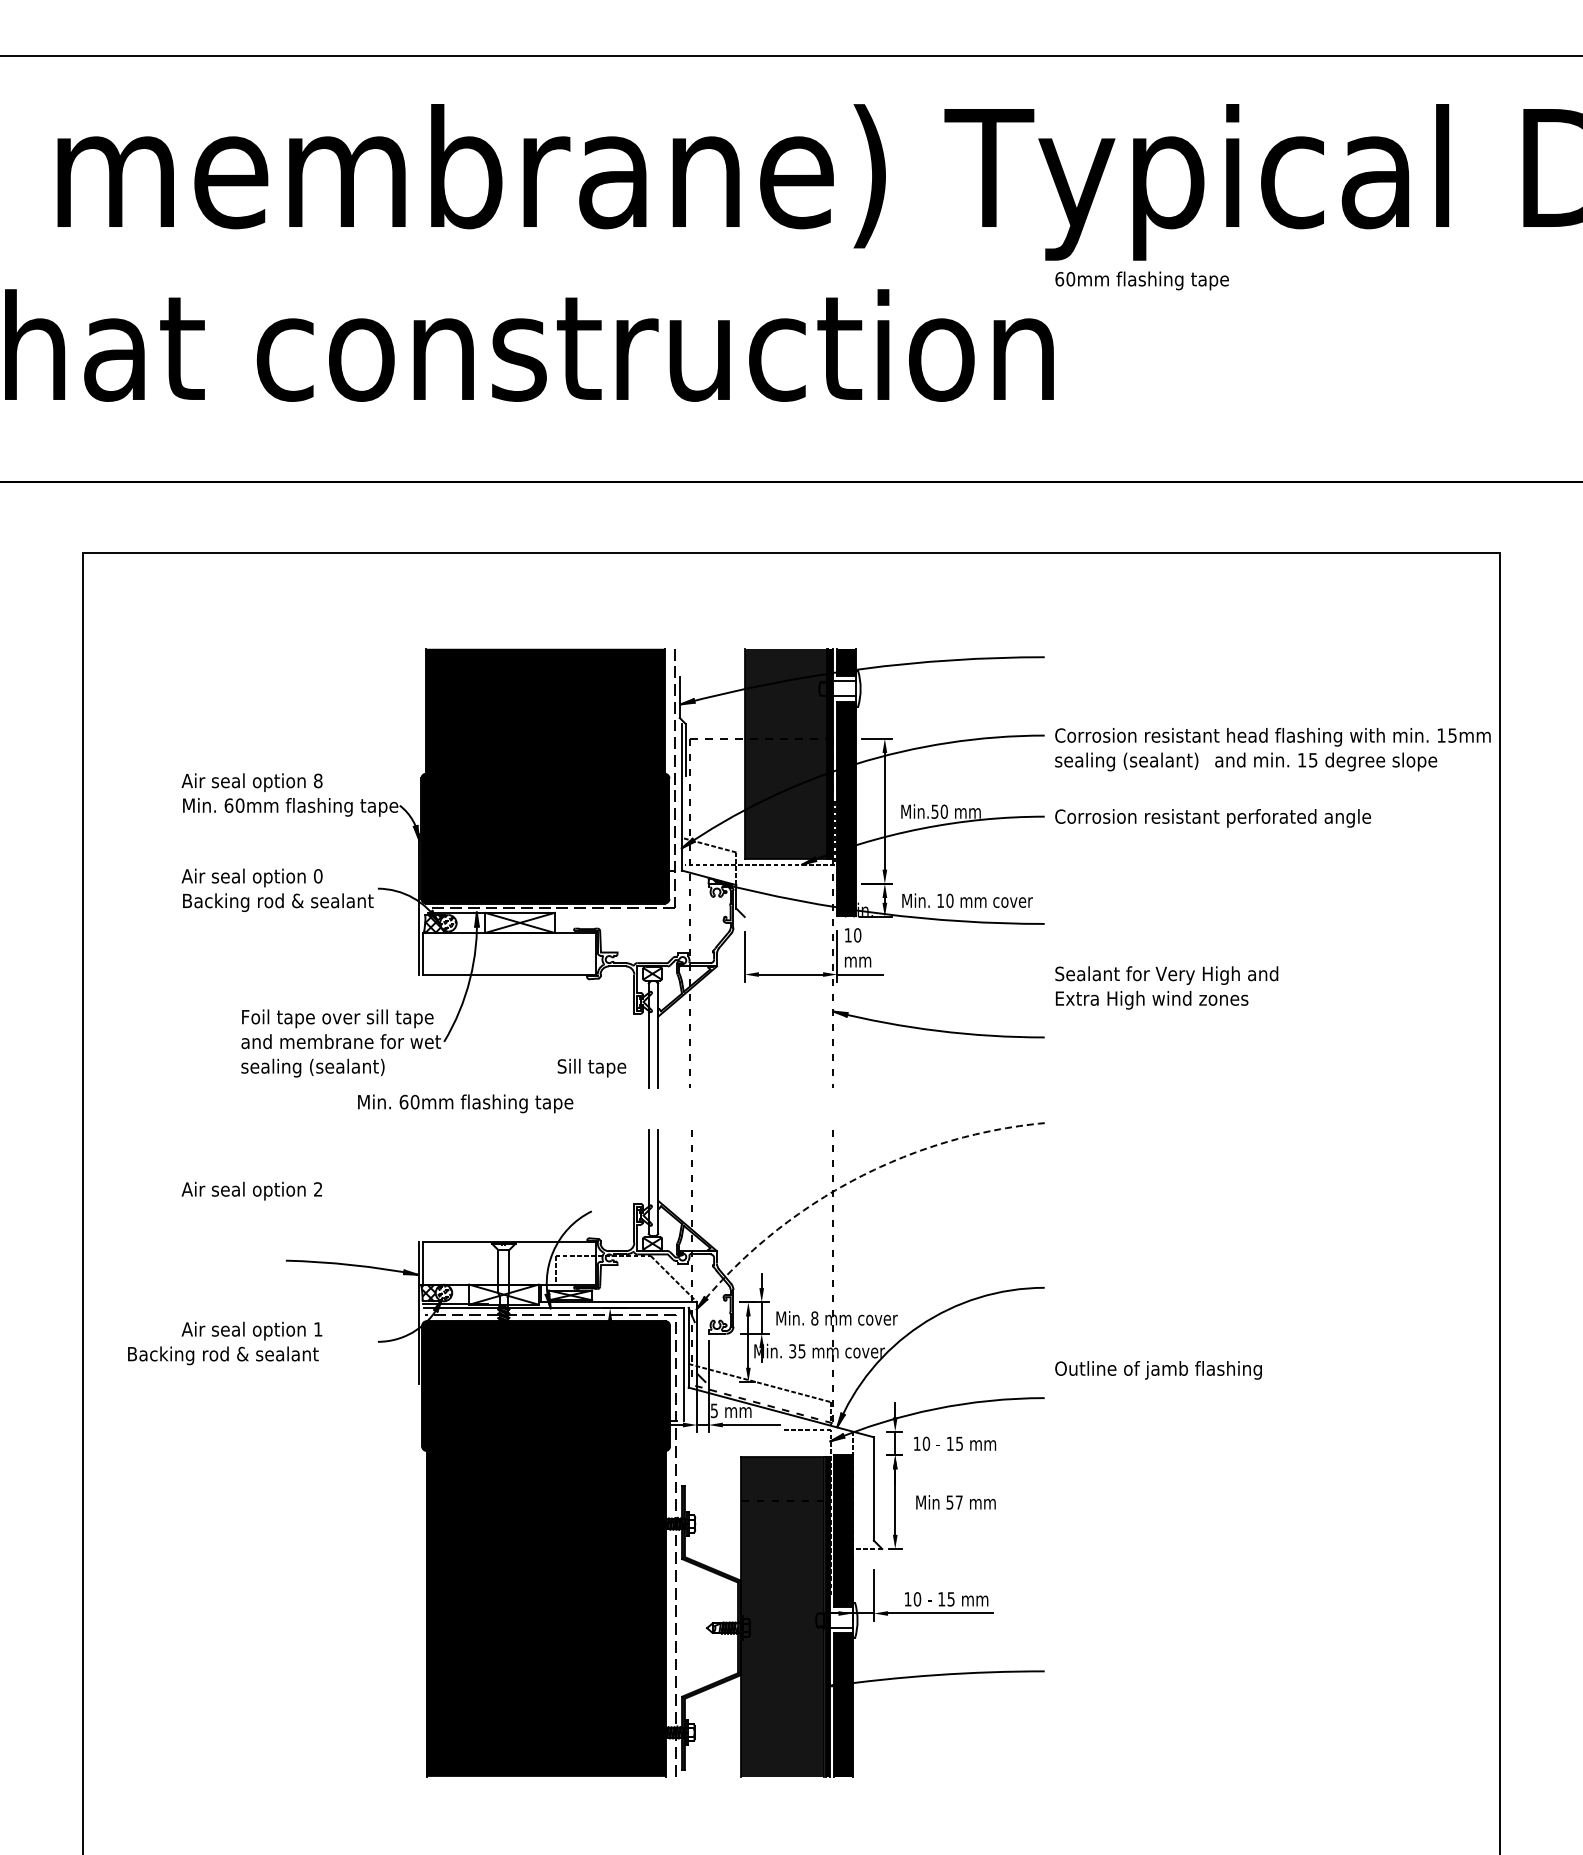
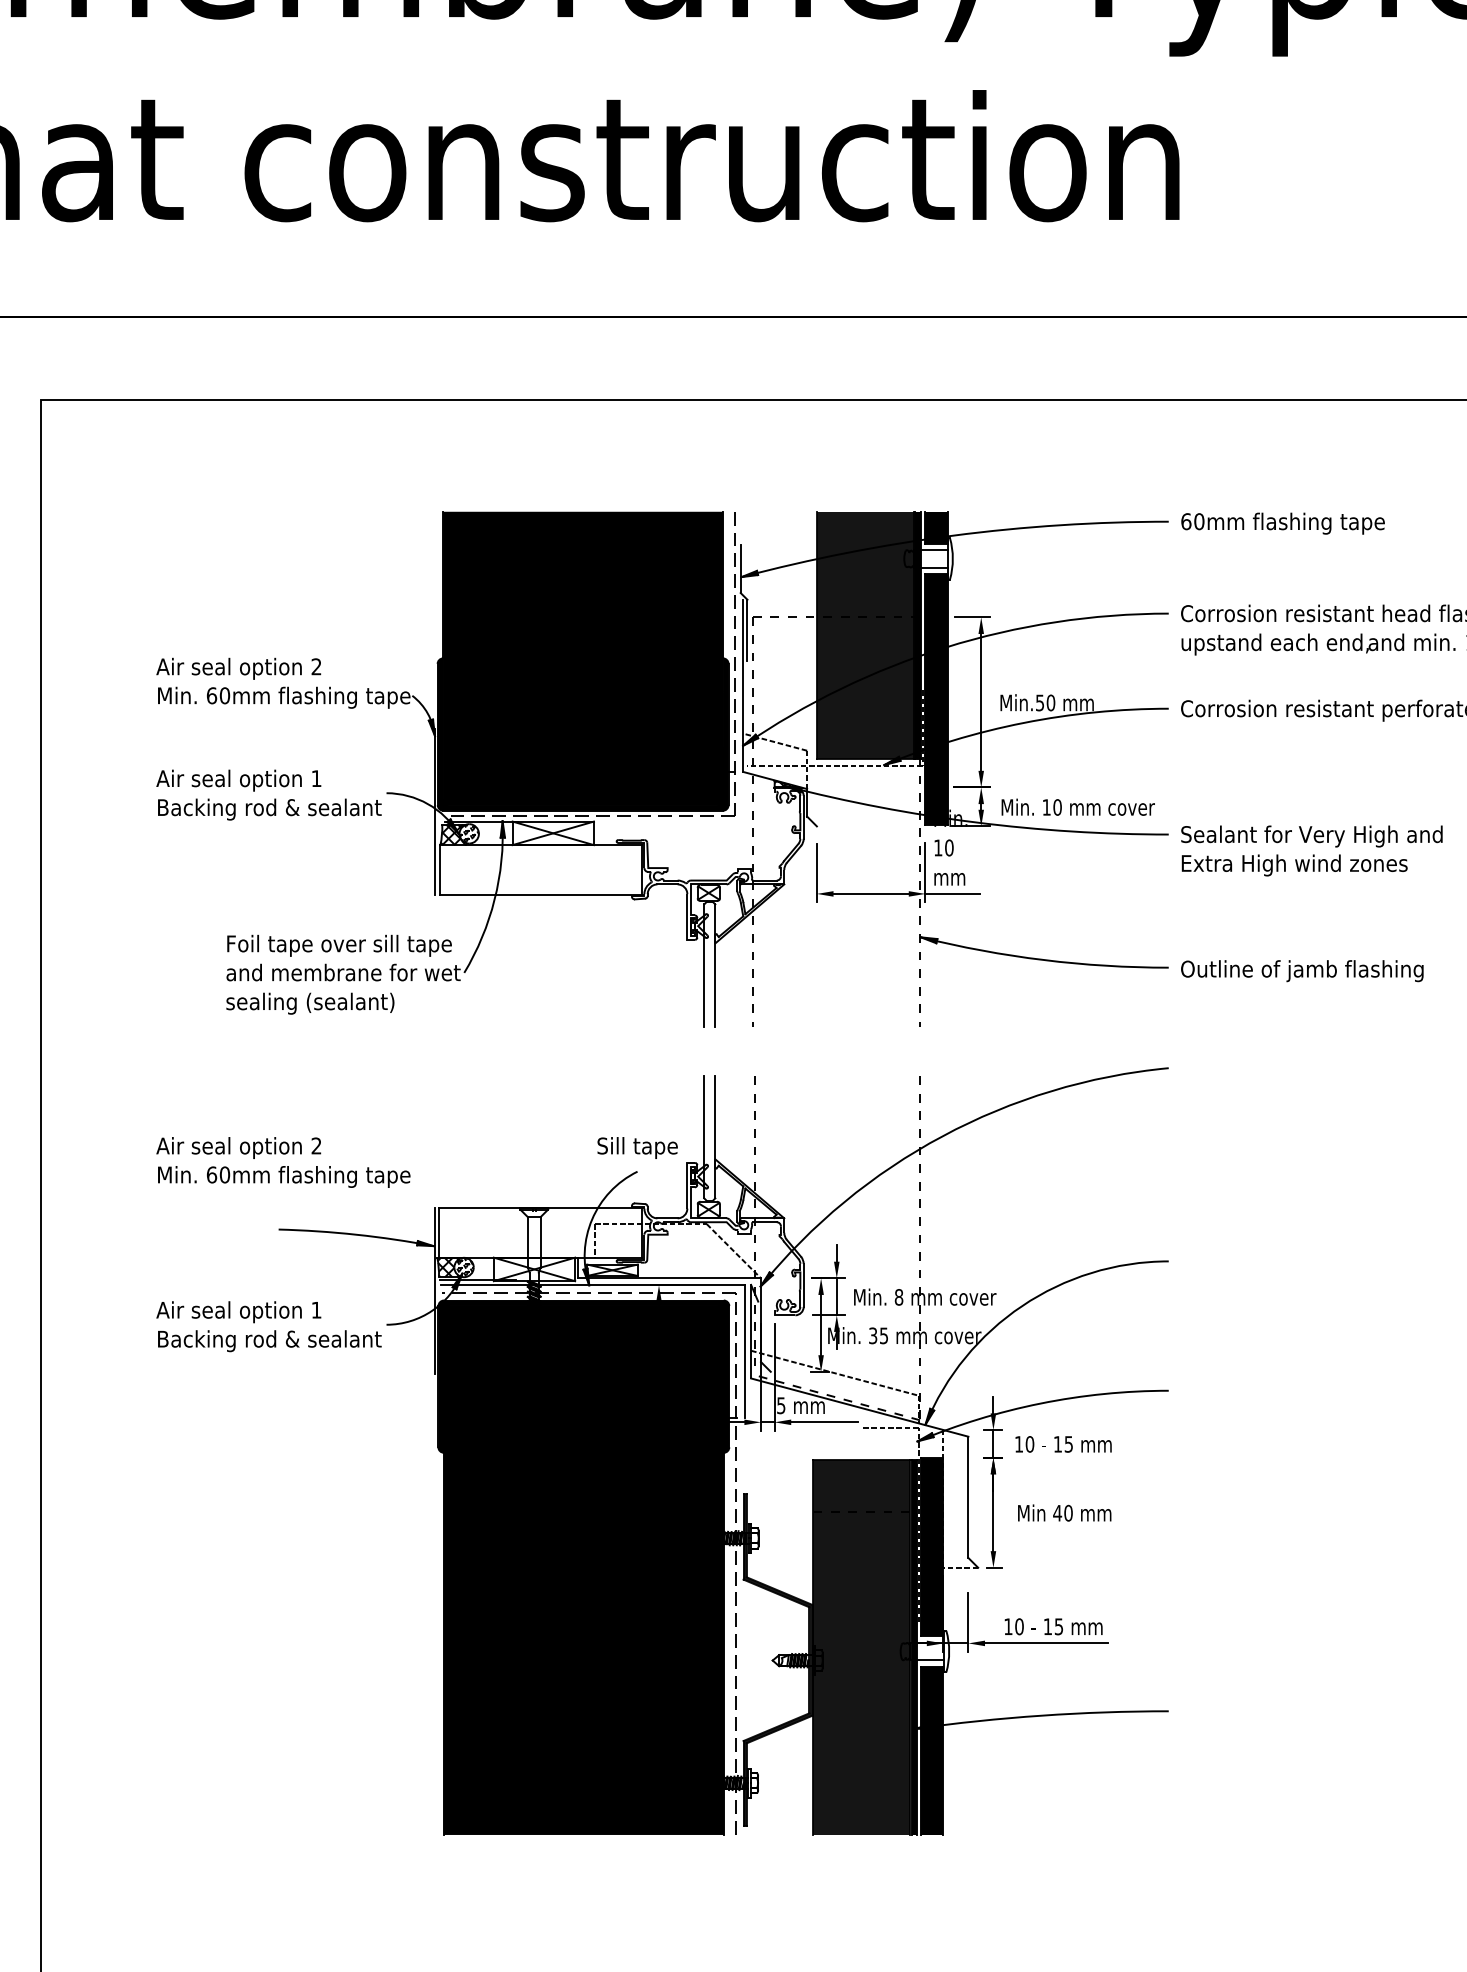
text: (1141, 280) -> (1282, 523), moved
text: (1135, 761) -> (1275, 644), sealing (sealant) -> upstand each end,
text: (318, 780) -> (316, 666), 8 -> 2
text: (317, 876) -> (315, 778), 0 -> 1
text: (1166, 987) -> (1311, 850), moved
text: (591, 1067) -> (637, 1147), moved
text: (465, 1103) -> (284, 1176), moved
arc: (851, 1181) -> (942, 1136), dashed -> solid
text: (223, 1355) -> (269, 1340), moved
text: (1158, 1370) -> (1302, 971), moved
text: (954, 1502) -> (1062, 1513), 57 -> 40

